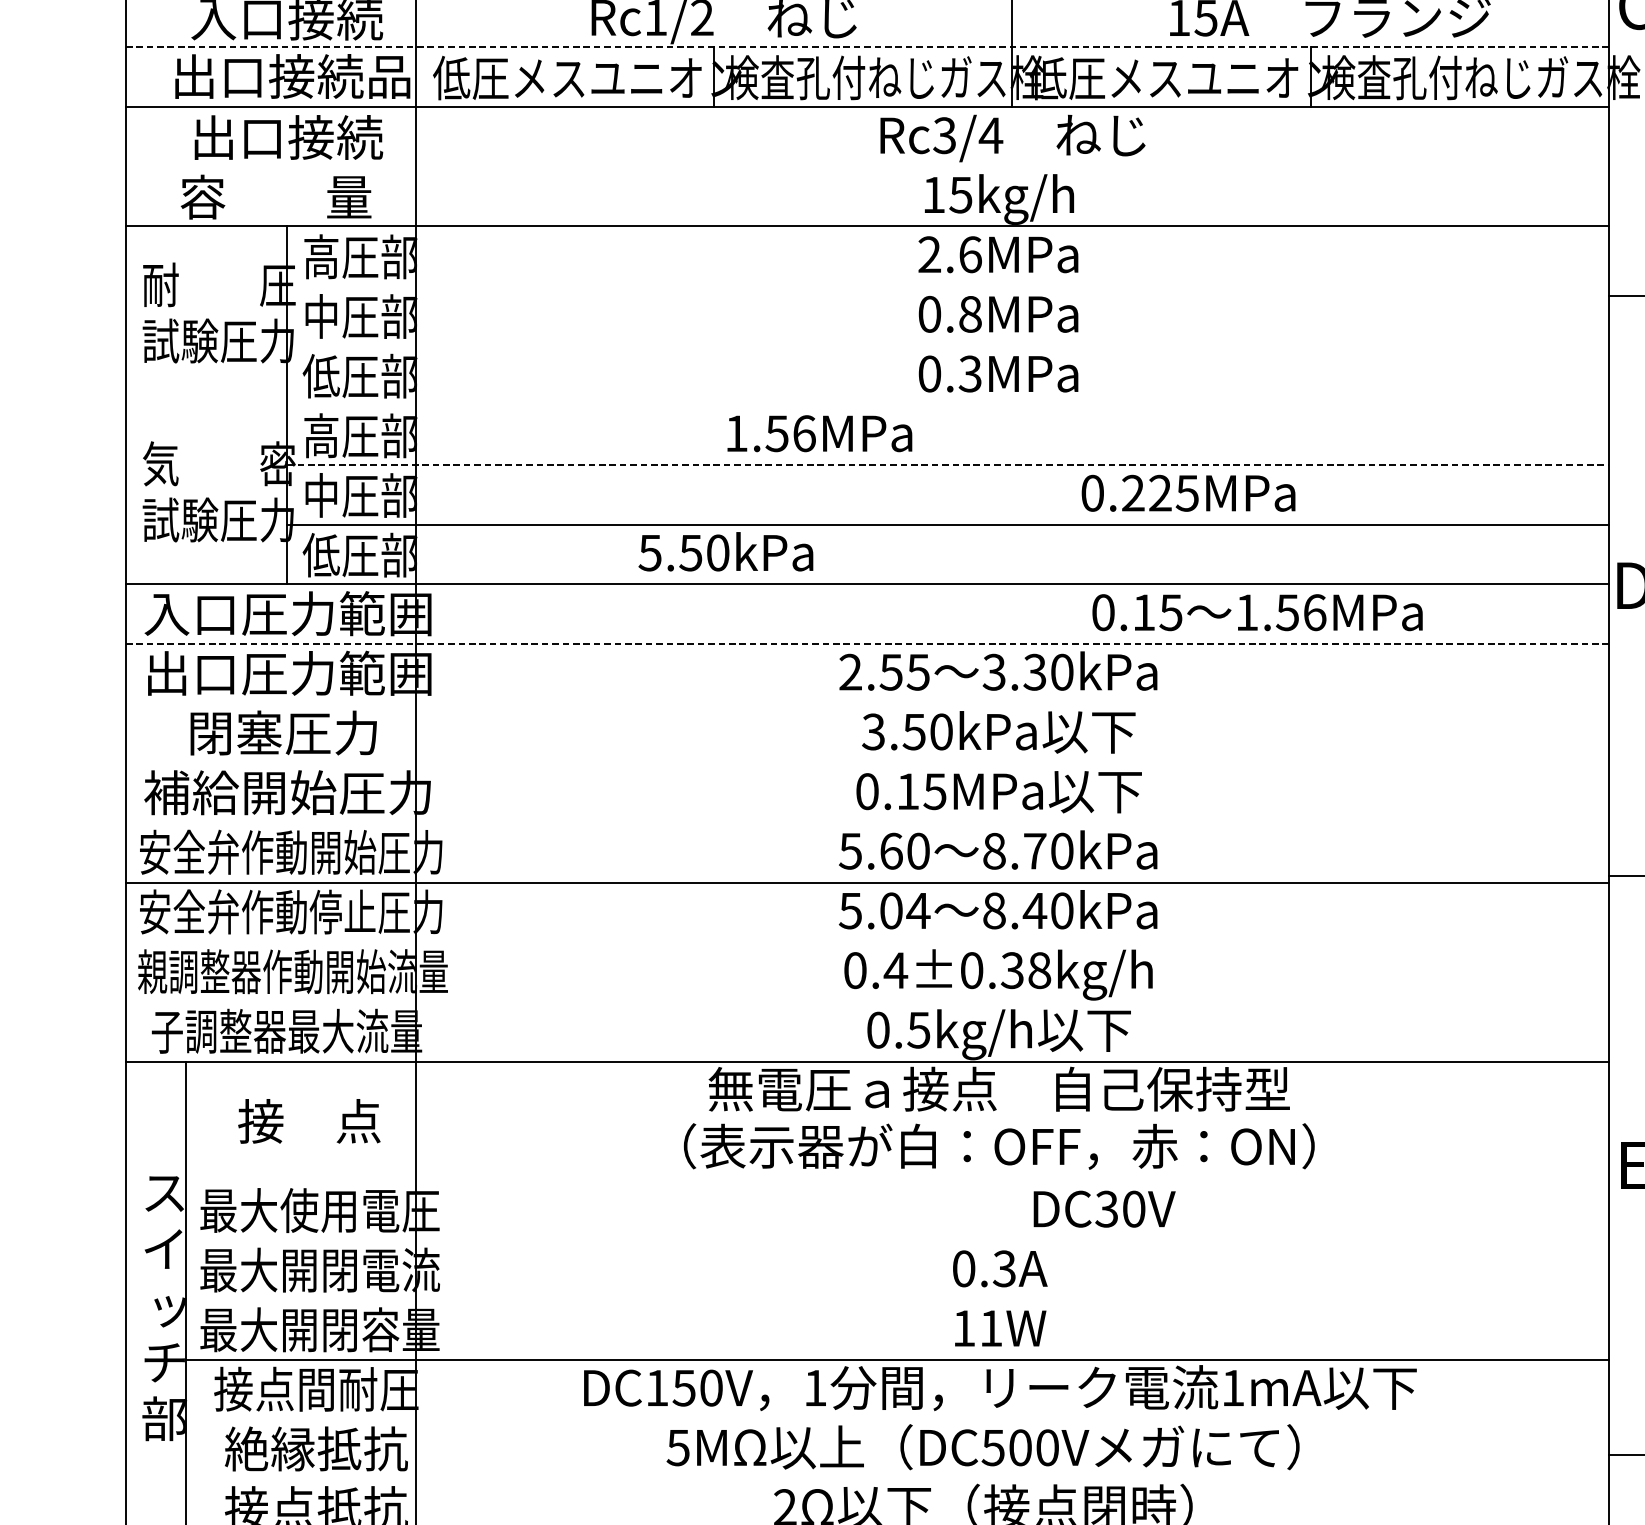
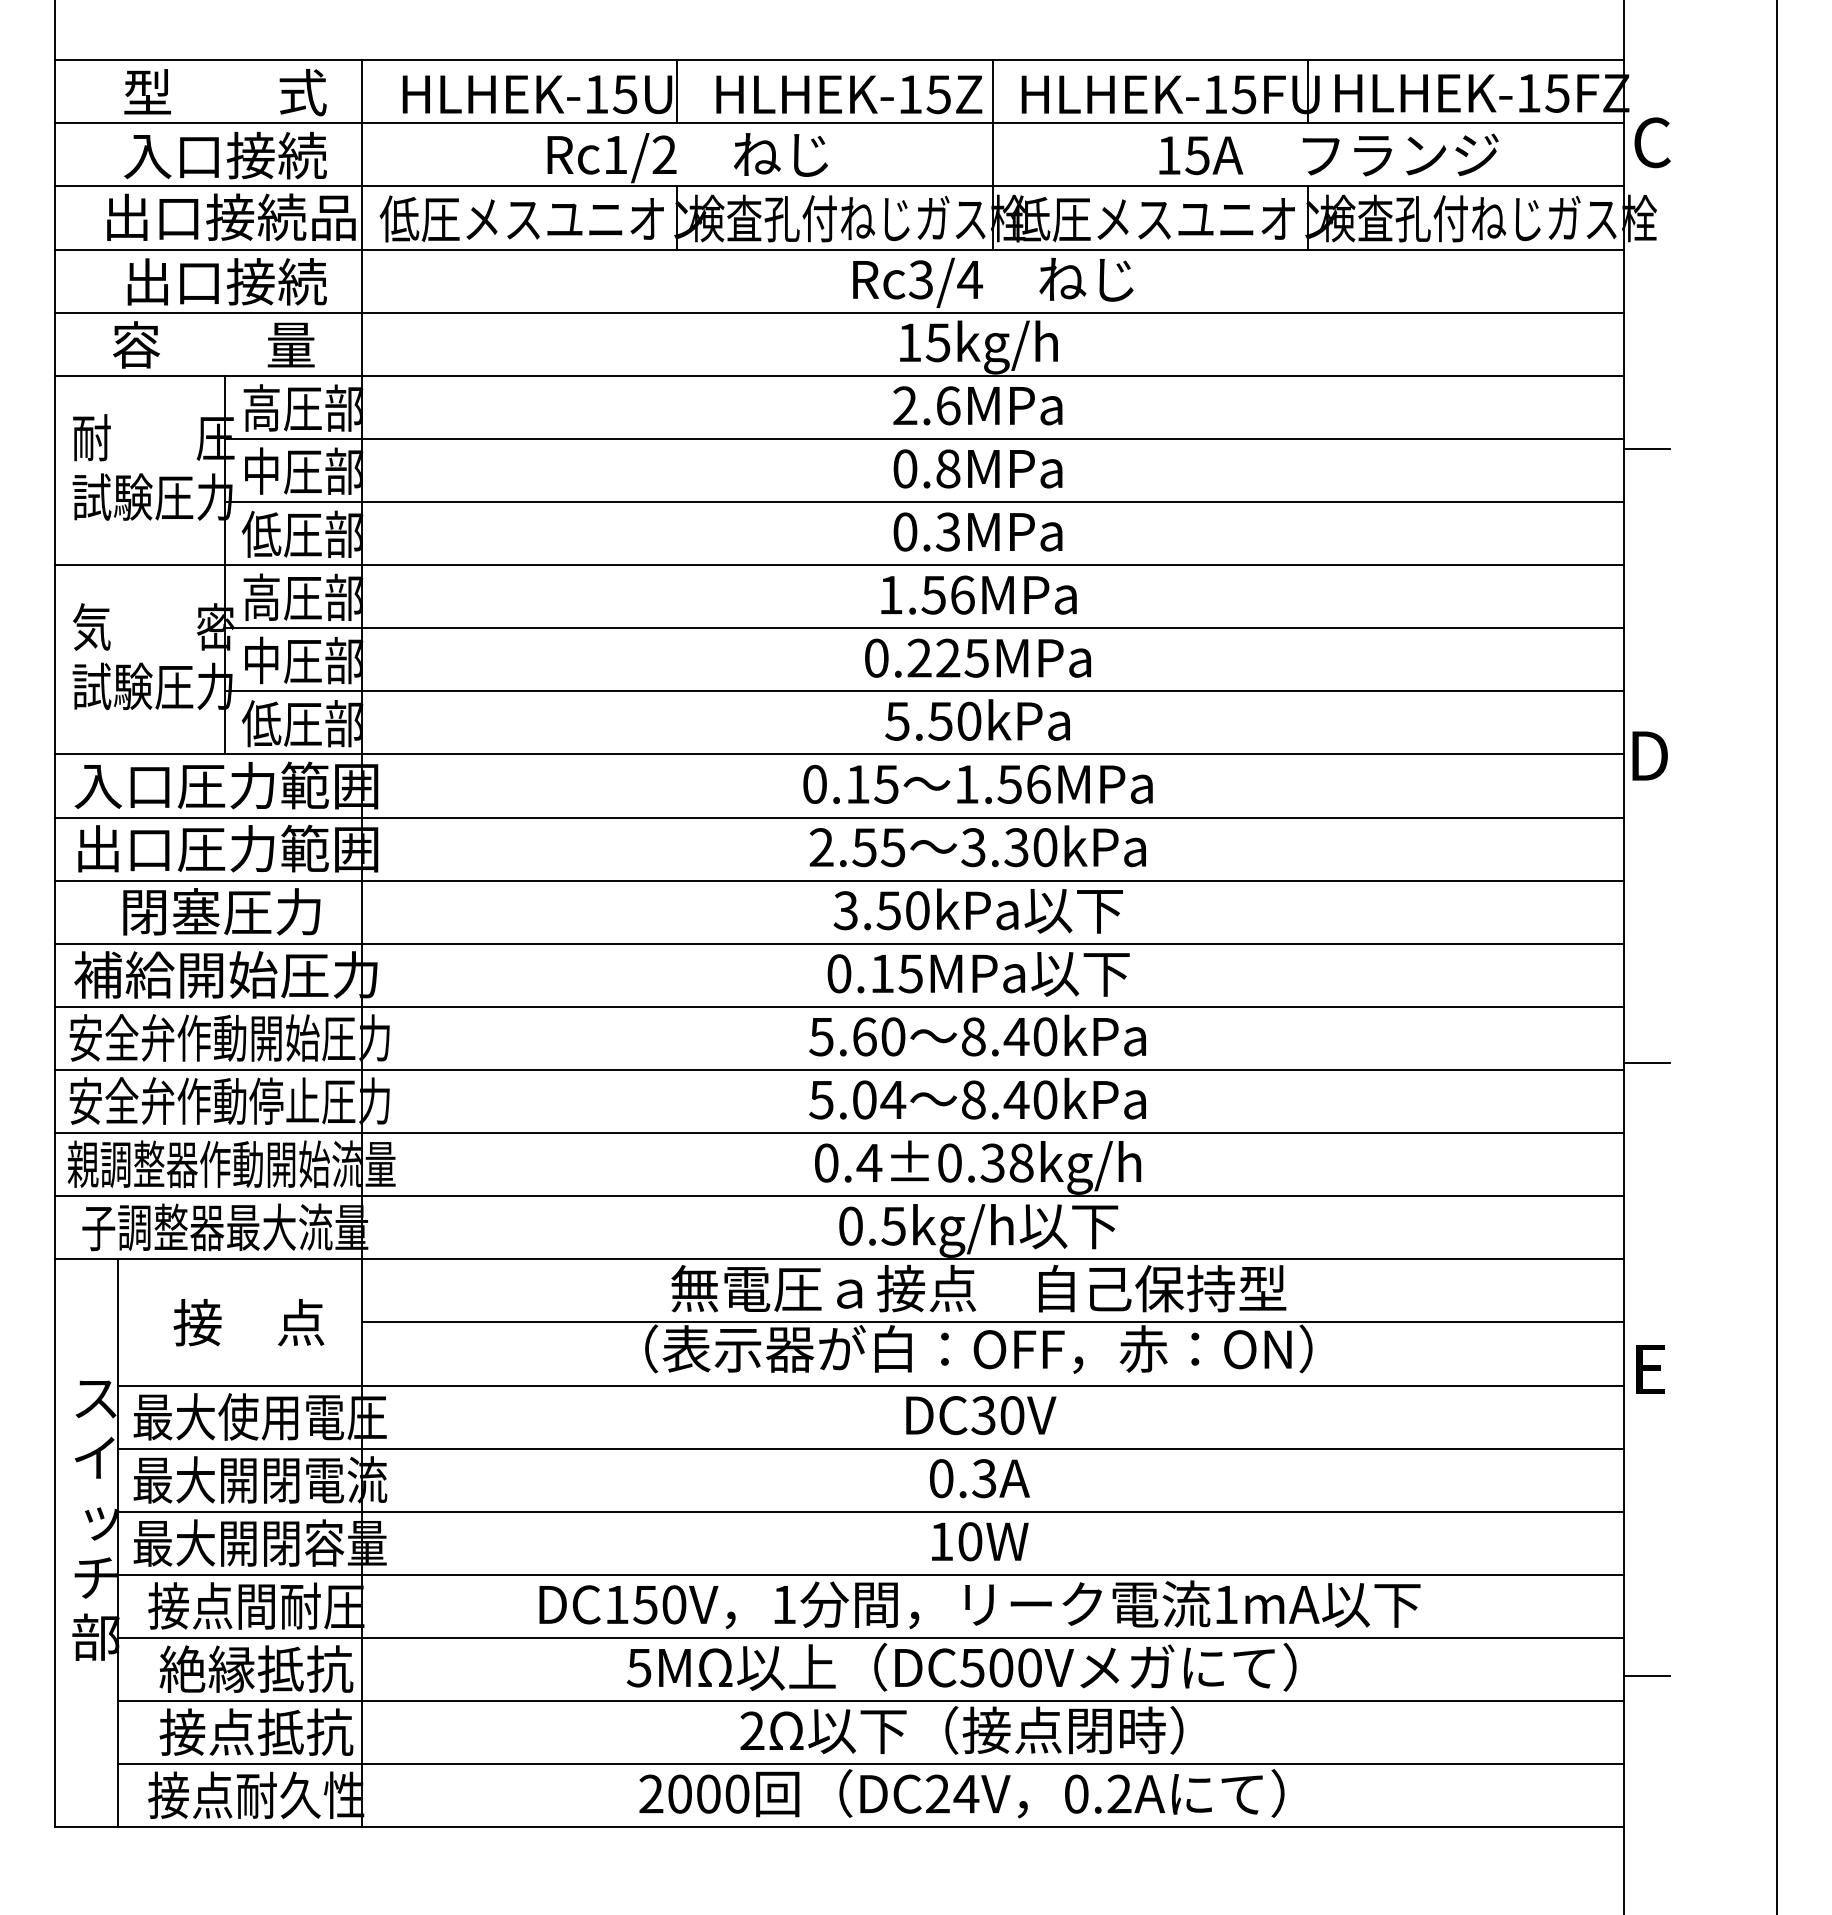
line: (867, 47) -> (839, 186), dashed -> solid
line: (866, 166) -> (838, 312), added
line: (947, 285) -> (924, 438), added
line: (947, 346) -> (924, 502), added
line: (866, 405) -> (838, 565), added
text: (819, 433) -> (978, 594), moved
line: (948, 465) -> (925, 628), dashed -> solid
text: (1188, 492) -> (977, 657), moved
text: (725, 551) -> (977, 719), moved
text: (1257, 612) -> (977, 784), moved
line: (867, 643) -> (839, 817), dashed -> solid
line: (866, 703) -> (838, 880), added
line: (866, 762) -> (838, 943), added
line: (866, 822) -> (838, 1006), added
text: (1034, 850) -> (1016, 1036), 8.70kPa -> 8.40kPa
line: (866, 942) -> (838, 1133), added
line: (866, 1002) -> (838, 1196), added
line: (1012, 1121) -> (992, 1322), added
line: (896, 1180) -> (870, 1385), added
text: (1104, 1209) -> (981, 1415), moved
line: (896, 1240) -> (870, 1448), added
line: (896, 1299) -> (870, 1511), added
text: (991, 1328) -> (970, 1541), 11W -> 10W
line: (896, 1419) -> (870, 1637), added
line: (896, 1479) -> (870, 1701), added

